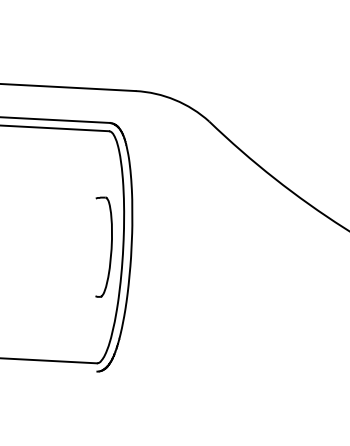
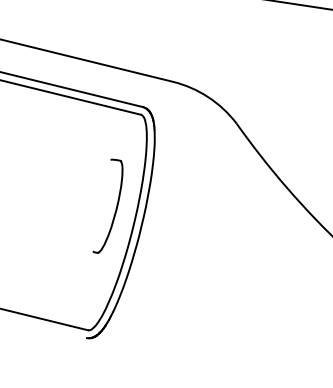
part: (110, 246) -> (115, 207), moved

